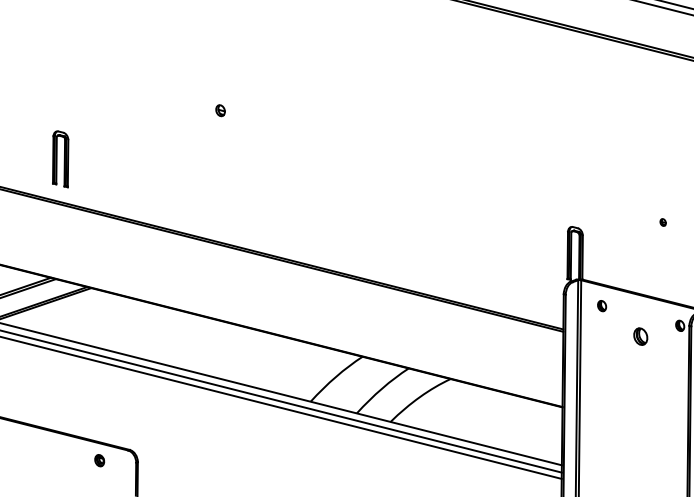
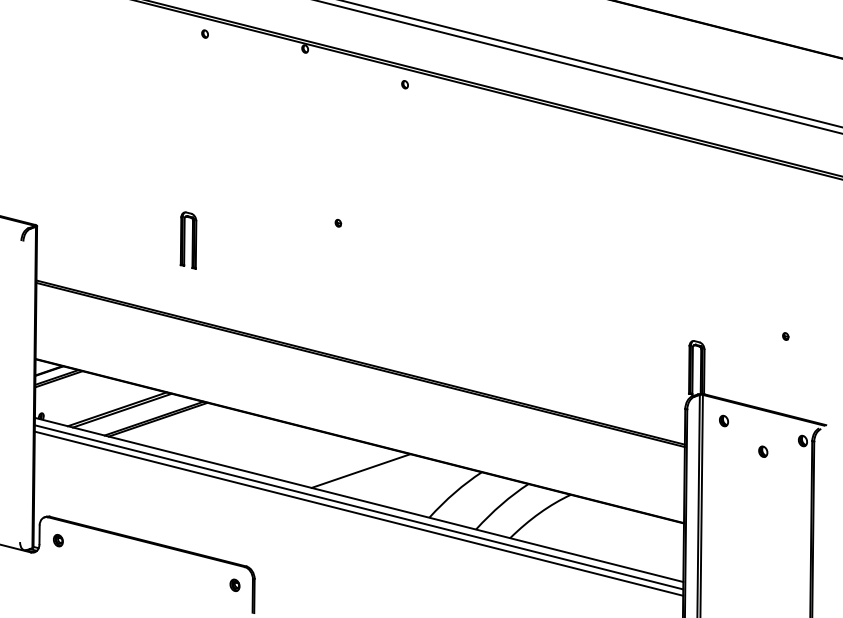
part: (220, 109) -> (338, 222), size x0.62
part: (60, 159) -> (188, 240), moved
part: (641, 336) -> (763, 451), size x0.62
line: (242, 355) -> (360, 470), added
part: (99, 459) -> (234, 584), moved

